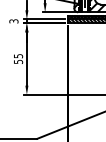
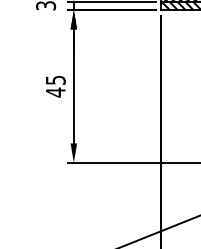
text: (18, 61) -> (55, 91), 55 -> 45

